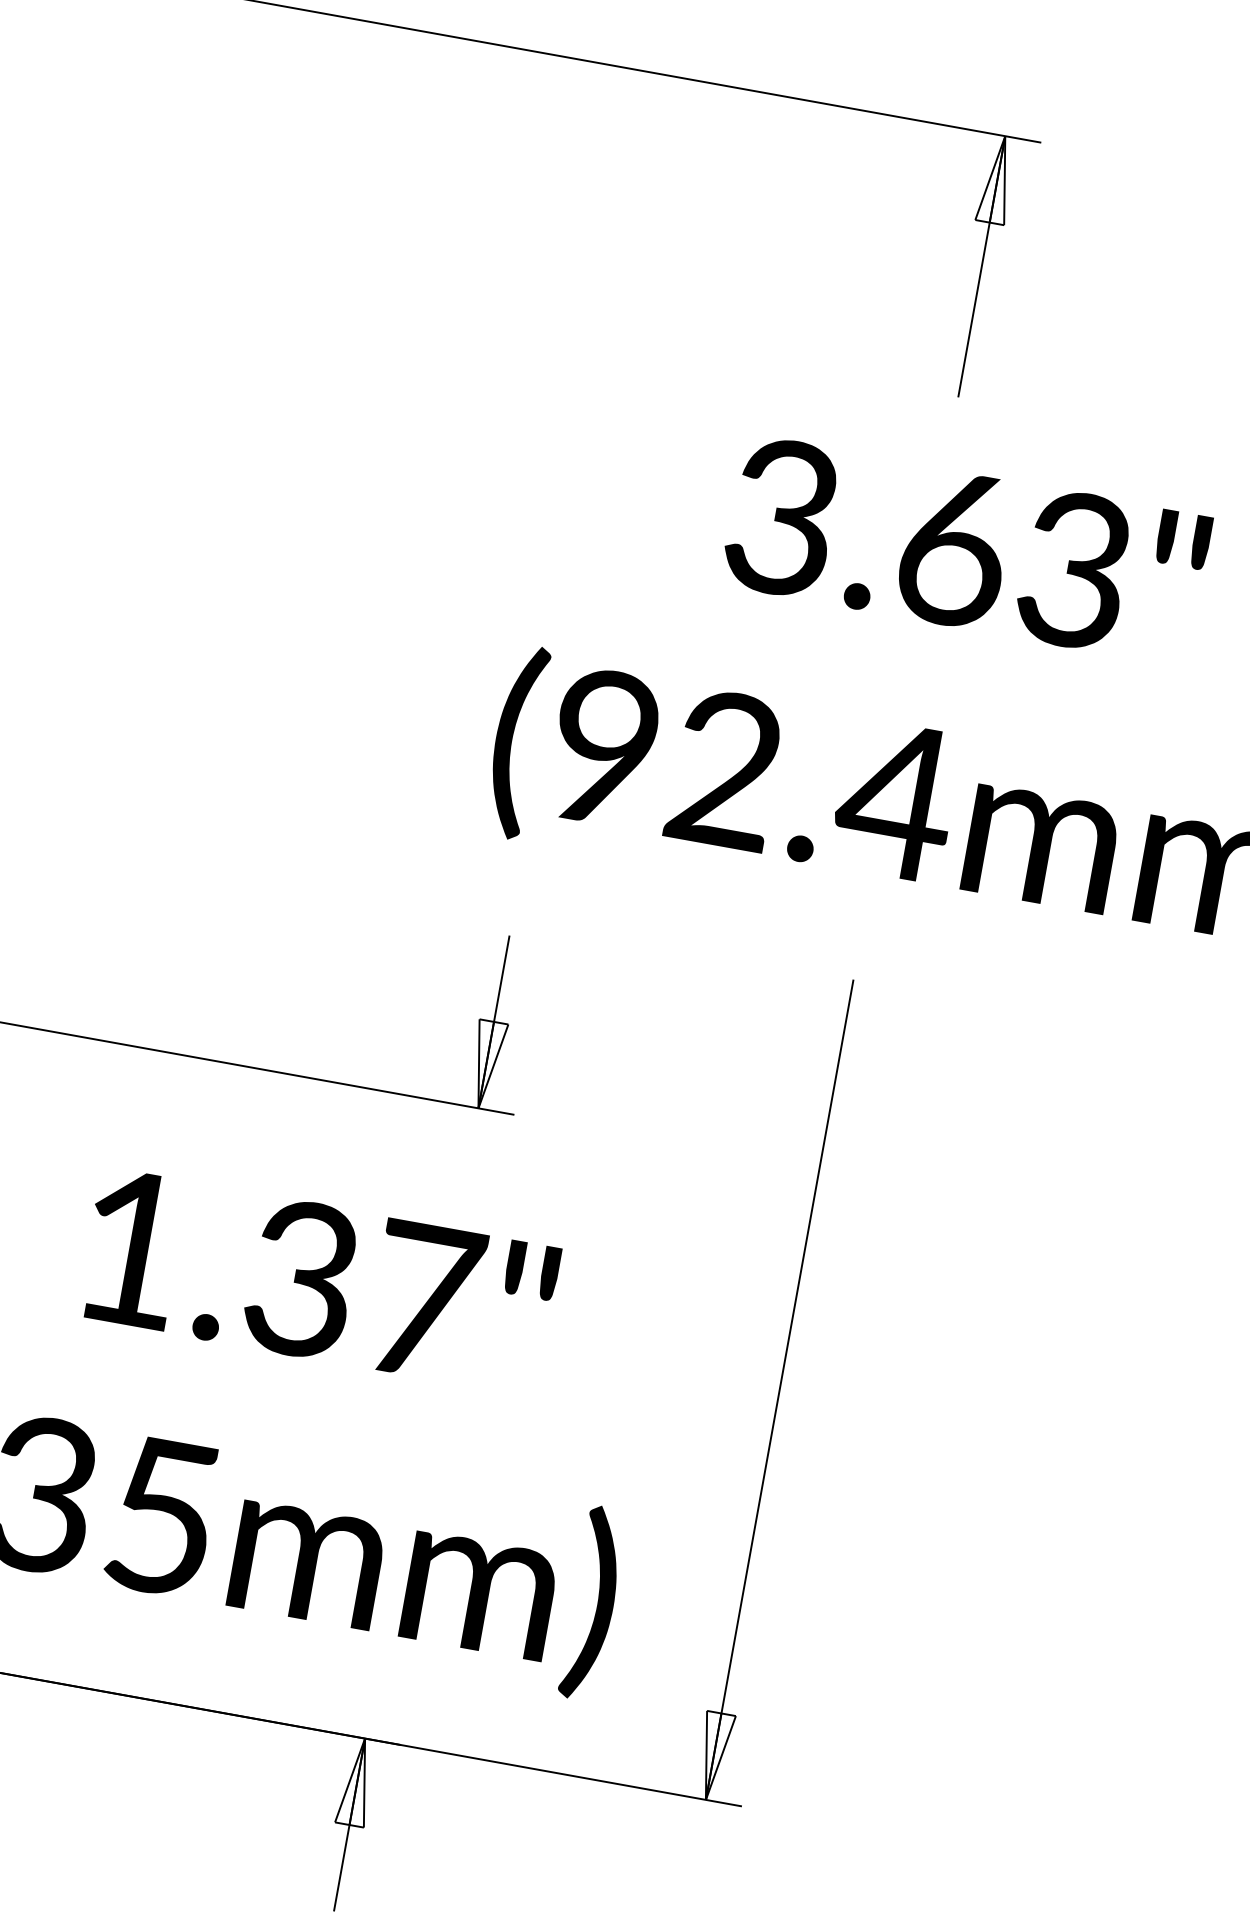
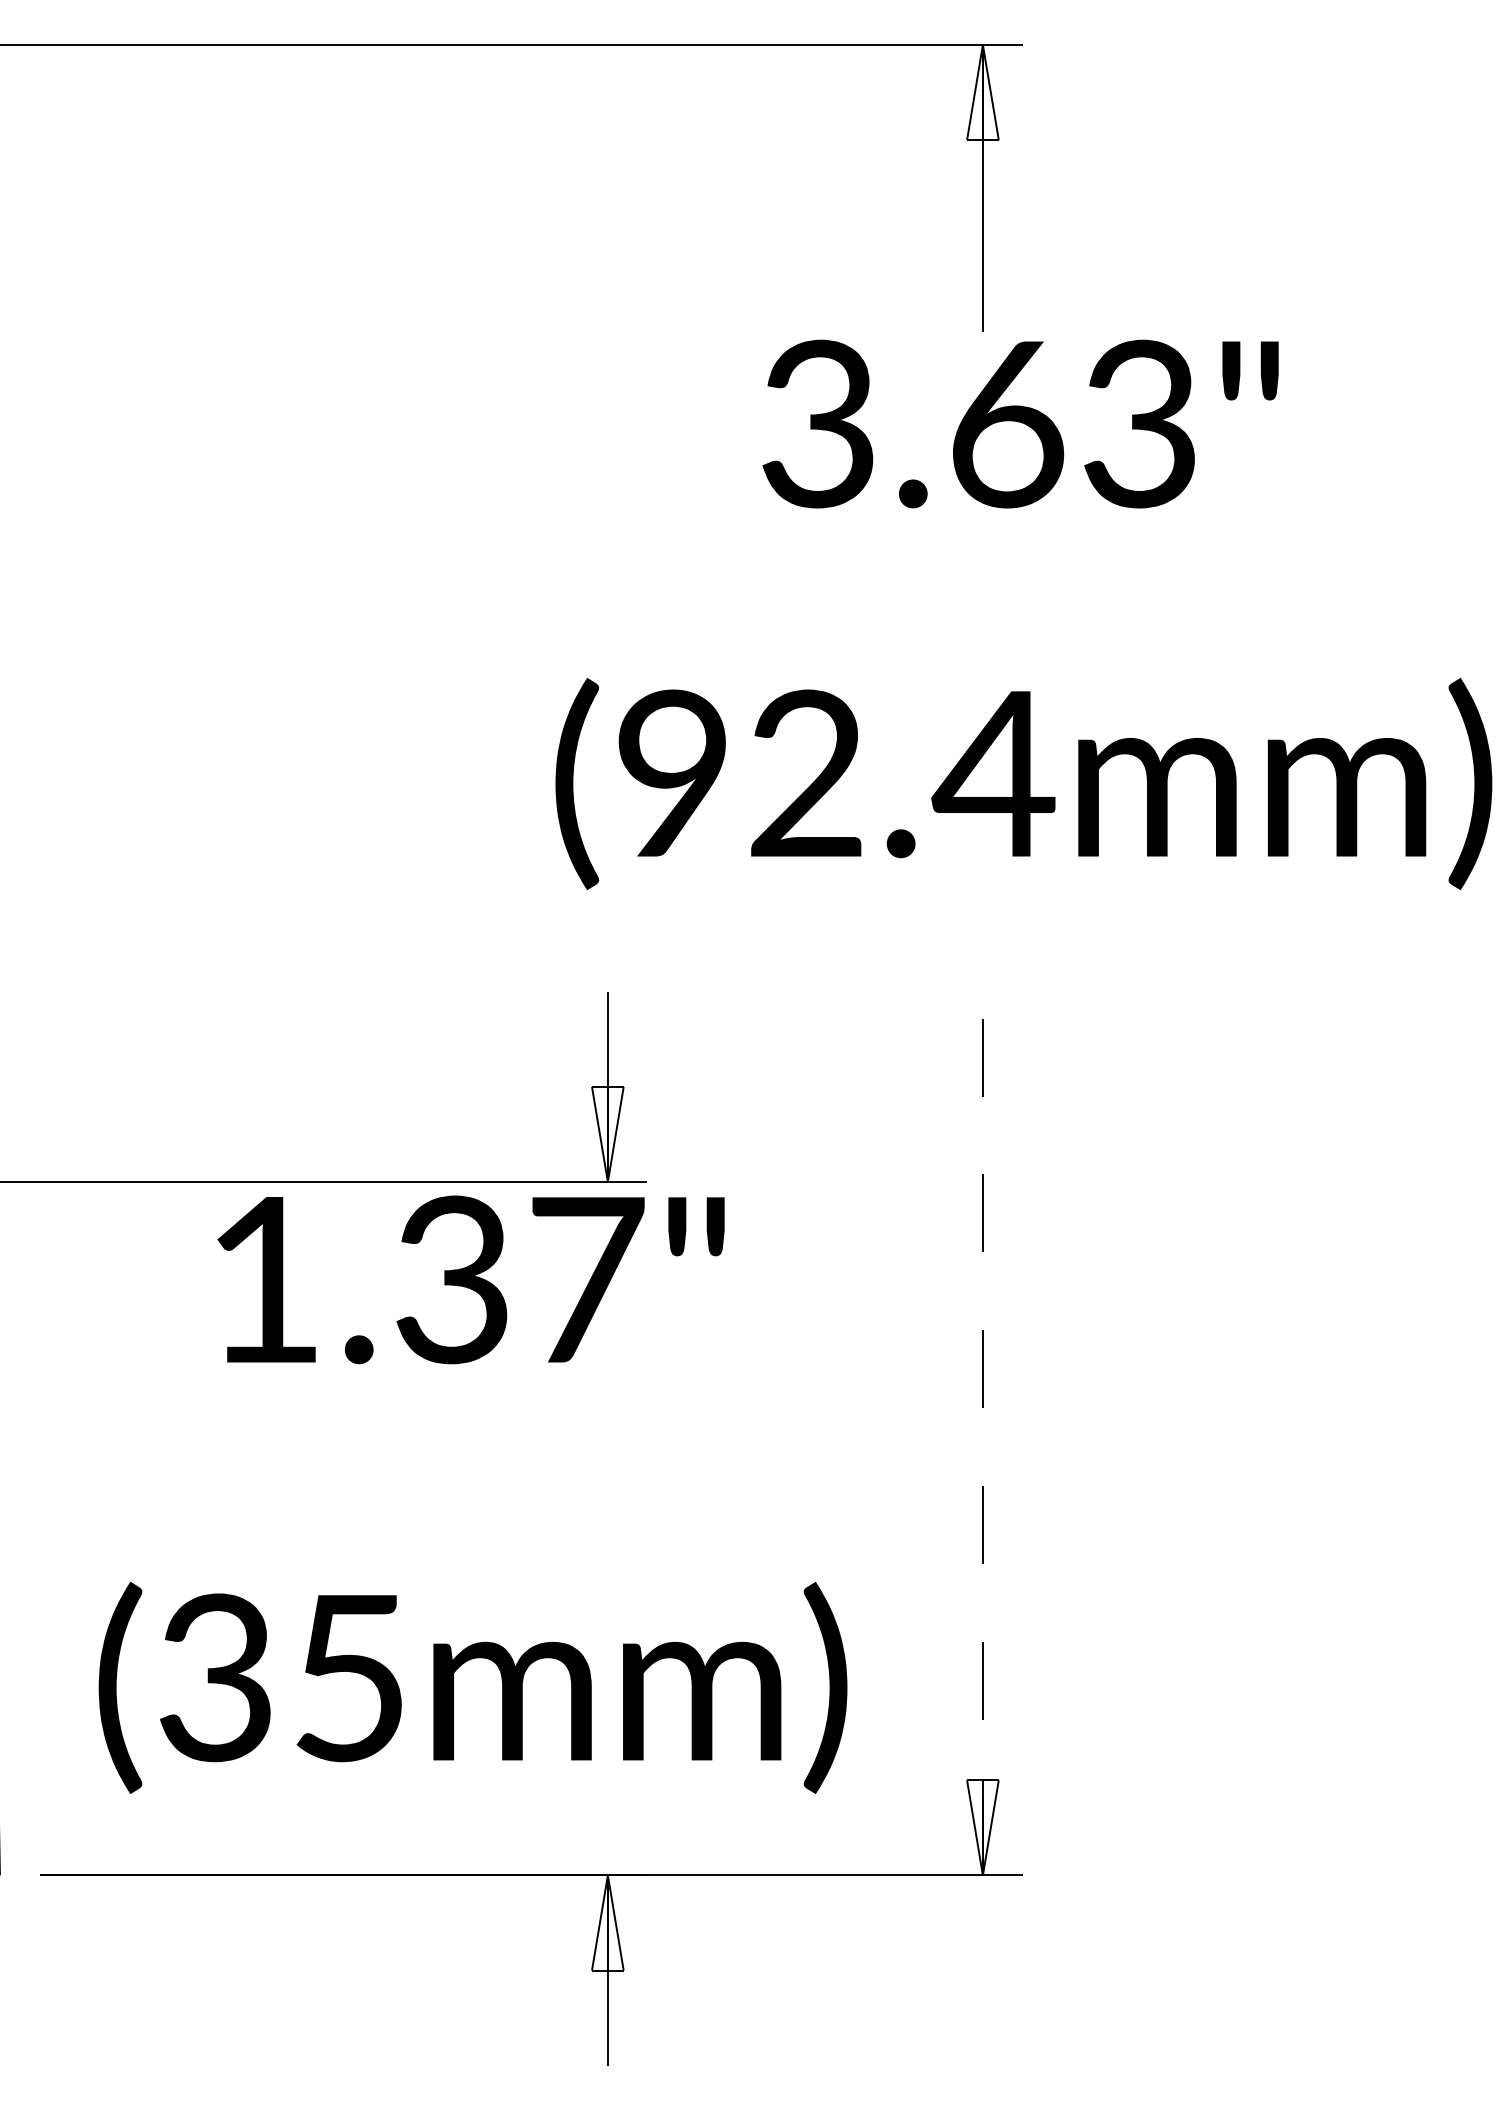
text: (966, 550) -> (1020, 423), moved
text: (318, 1281) -> (470, 1279), moved
line: (779, 1389) -> (982, 1423), solid -> dashed

